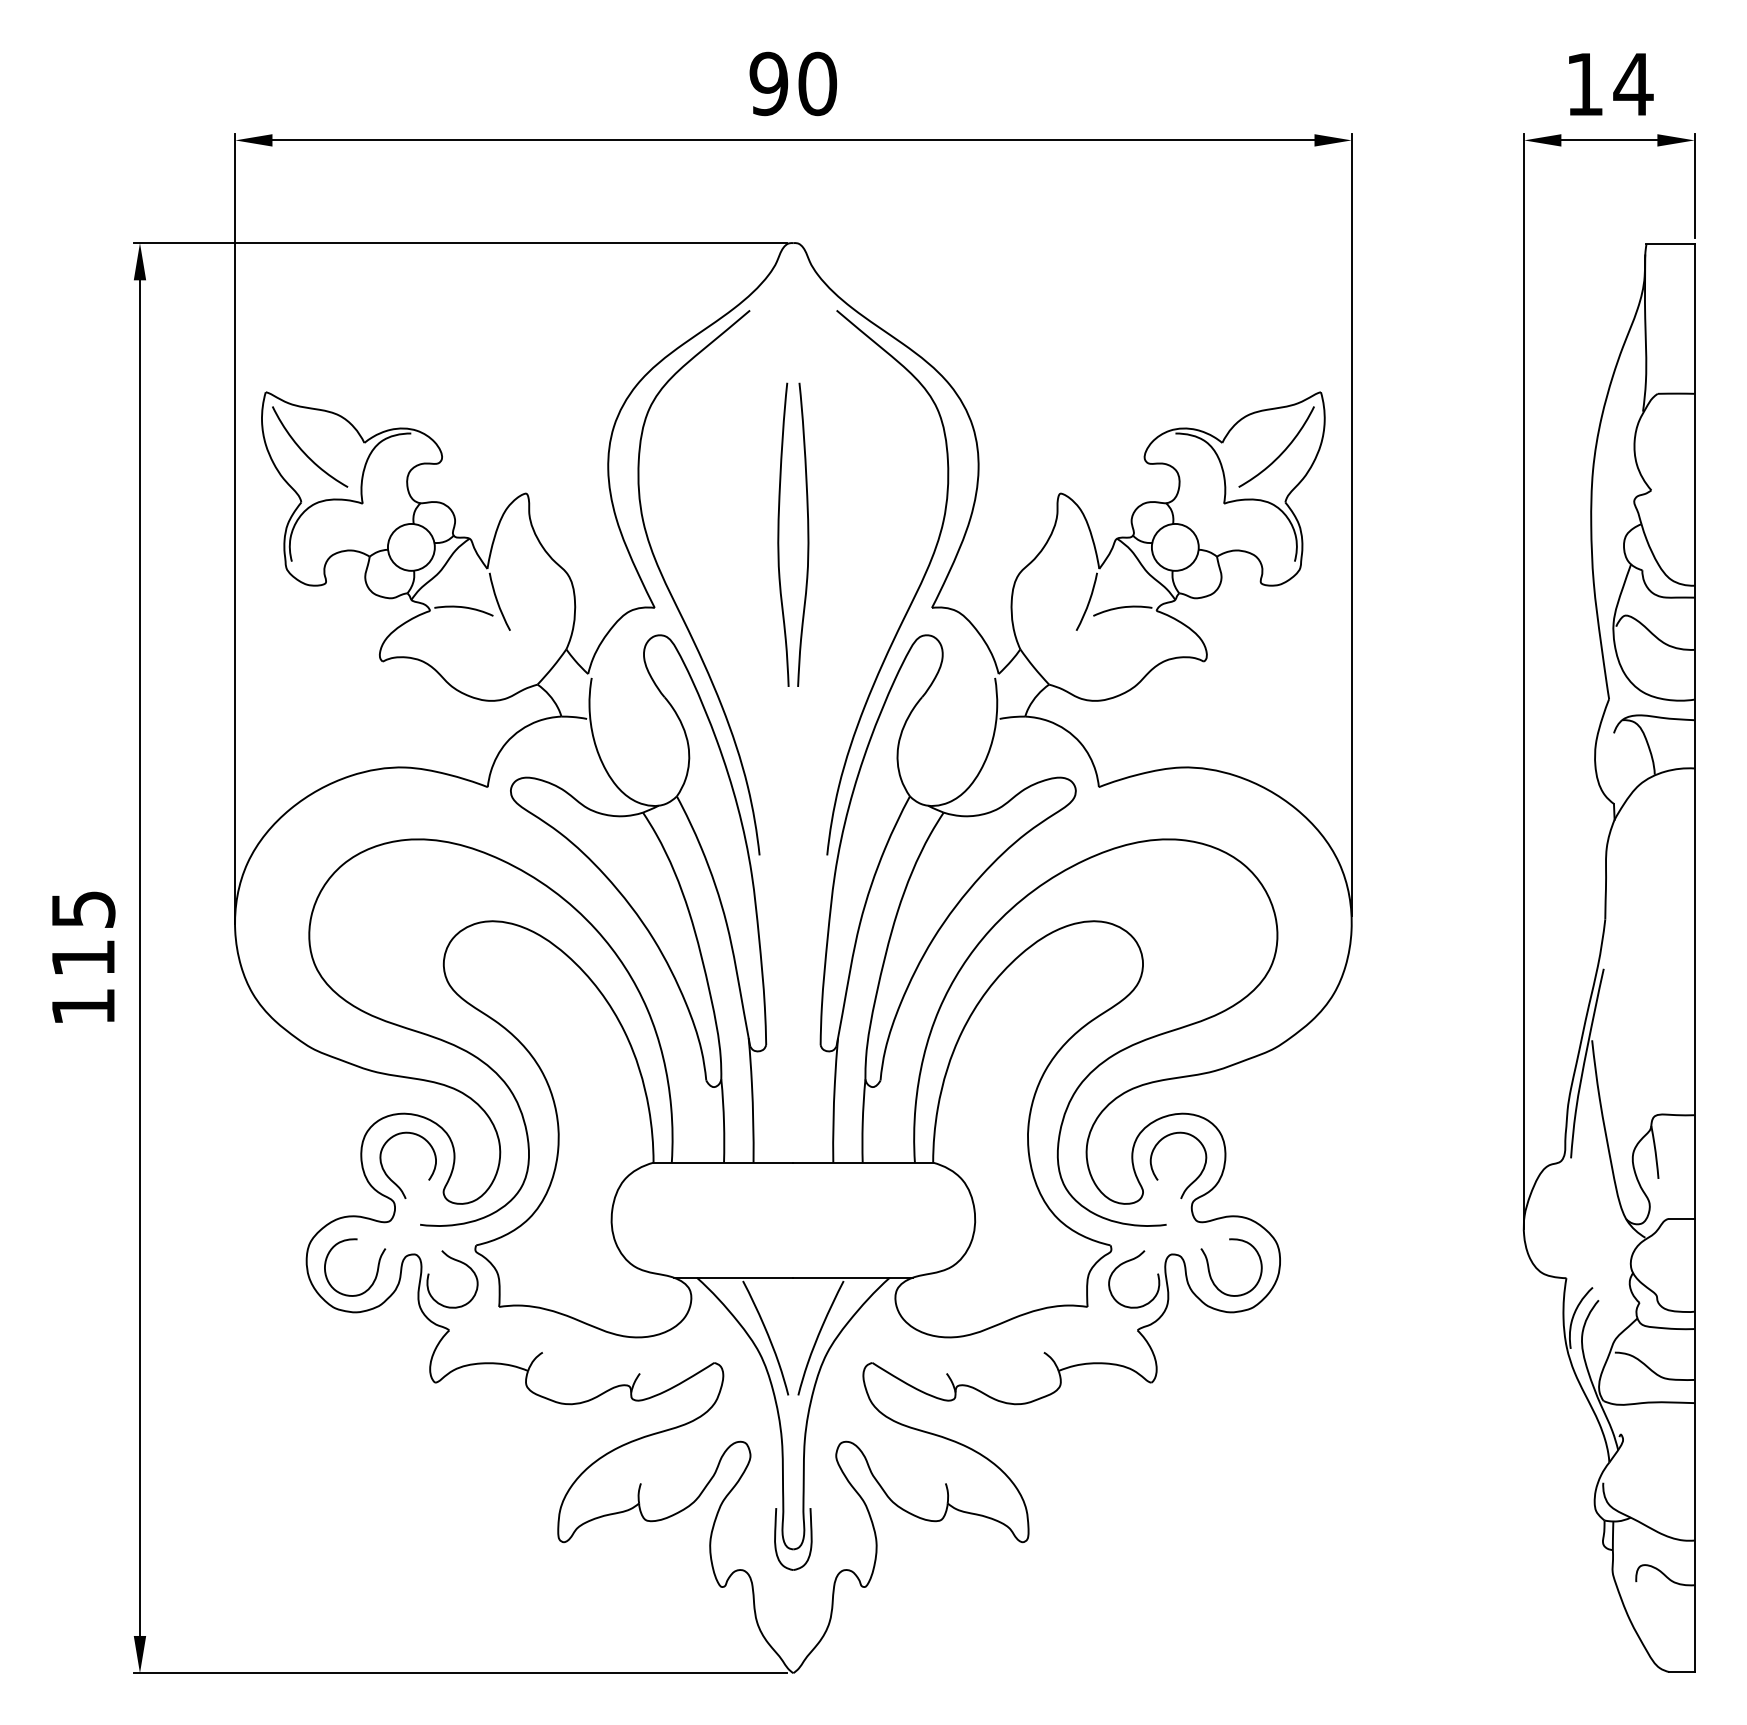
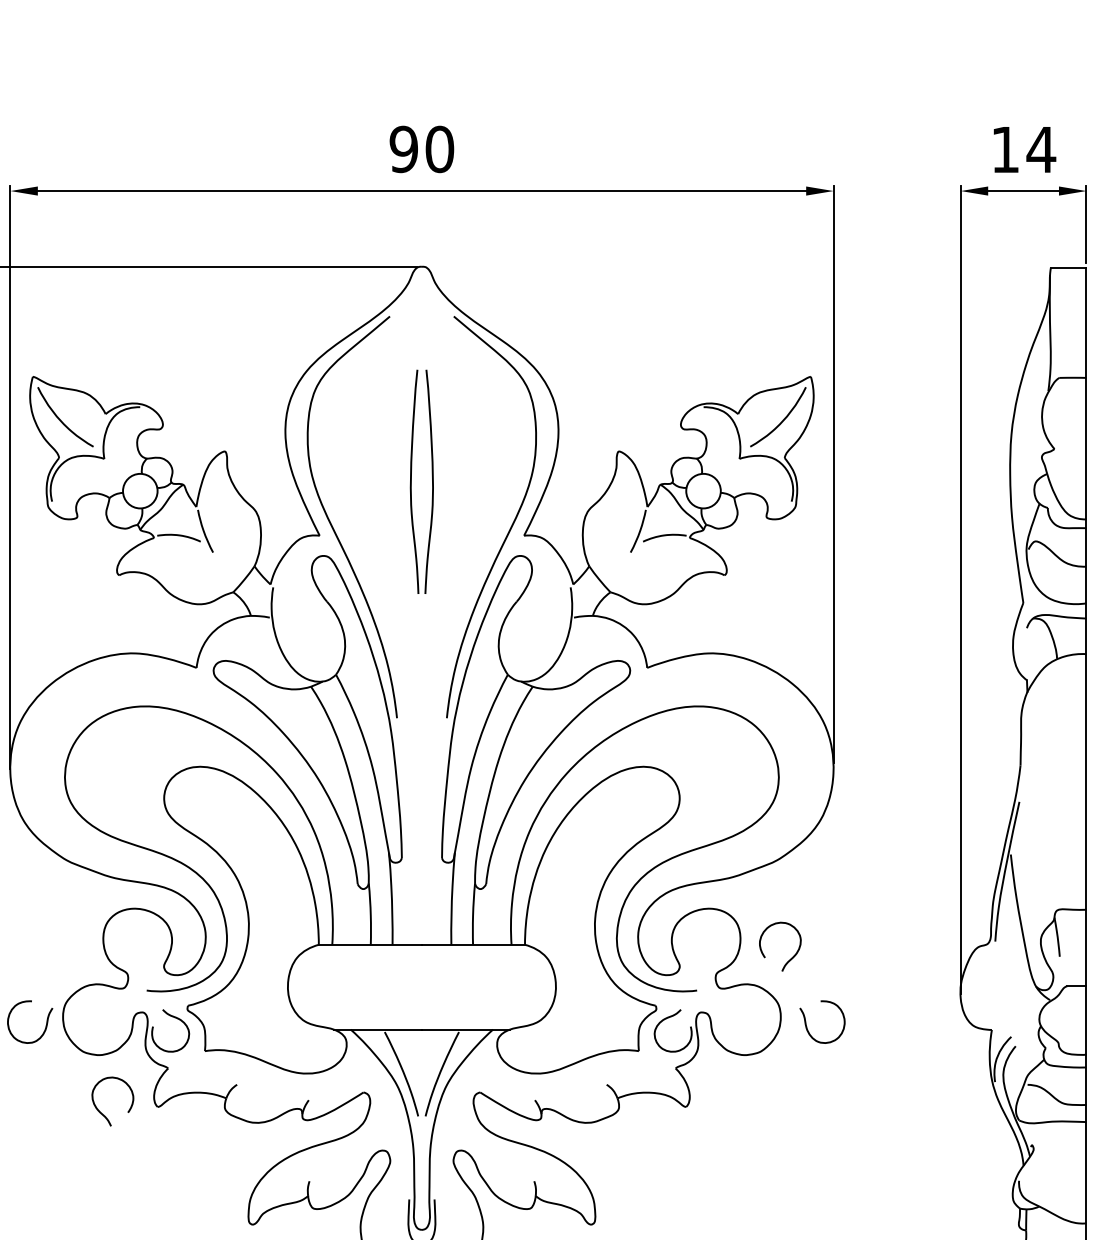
curve: (1193, 1180) -> (791, 957), moved
curve: (394, 1181) -> (102, 1113), moved
curve: (376, 1271) -> (45, 1025), moved
curve: (1210, 1272) -> (806, 1025), moved

